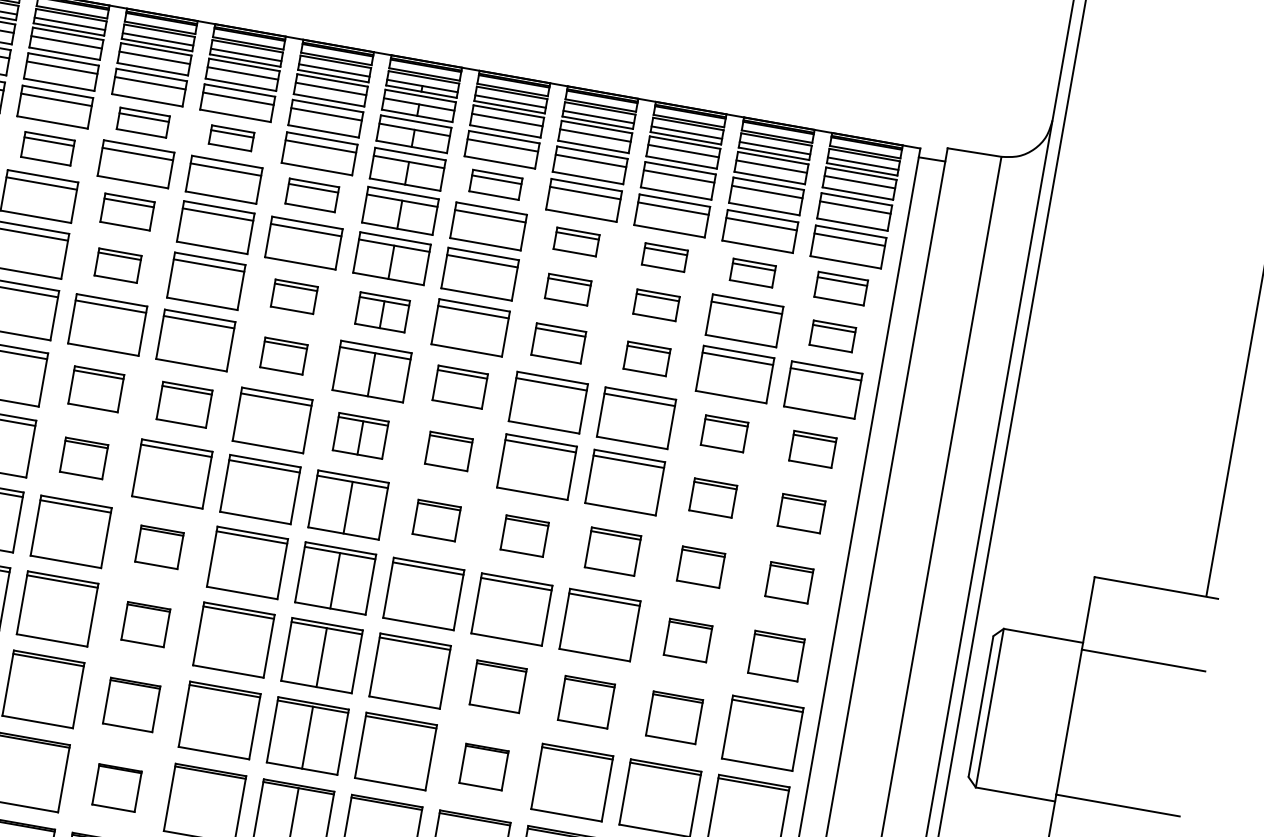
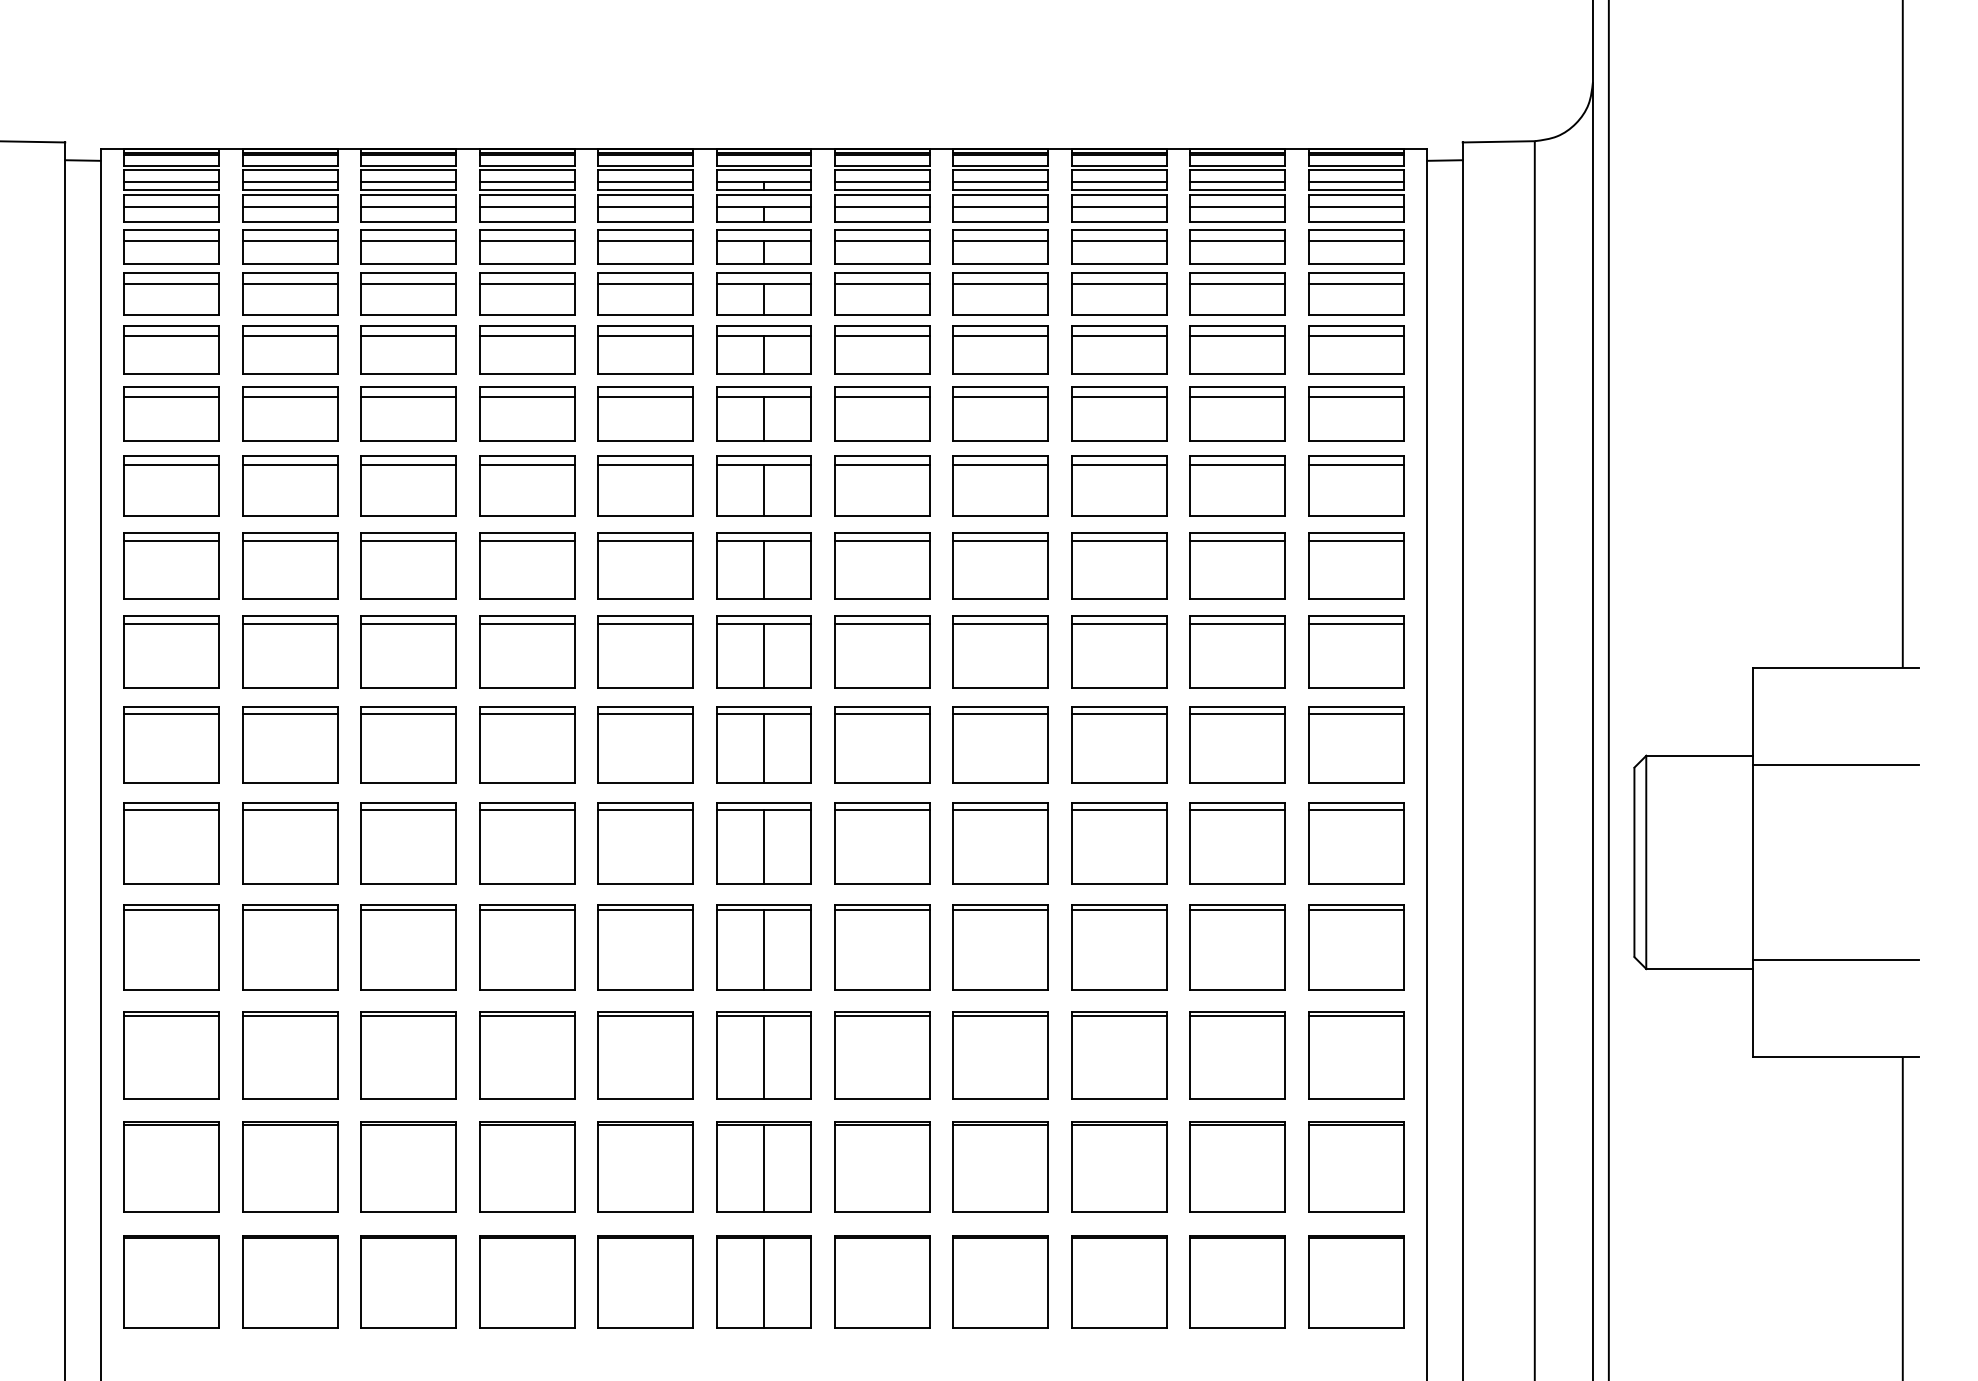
part: (143, 122) -> (408, 293), size x1.43
part: (231, 137) -> (527, 293), size x1.67
part: (48, 148) -> (290, 349), size x1.43
part: (496, 184) -> (882, 293), size x1.43
part: (312, 195) -> (645, 349), size x1.43
part: (127, 211) -> (408, 413), size x1.43
part: (576, 241) -> (1000, 349), size x1.67
part: (665, 257) -> (1119, 349), size x1.67
part: (118, 265) -> (408, 485), size x1.67
part: (752, 272) -> (1237, 349), size x1.67
part: (841, 288) -> (1356, 349), size x1.43
part: (568, 289) -> (1000, 413), size x1.67
part: (294, 296) -> (645, 485), size x1.67
part: (656, 304) -> (1119, 413), size x1.67
part: (382, 311) -> (763, 485), size x1.43
part: (833, 336) -> (1356, 413), size x1.67
part: (558, 342) -> (1000, 485), size x1.43
part: (283, 355) -> (645, 565), size x1.67
part: (647, 358) -> (1119, 485), size x1.67
part: (460, 386) -> (882, 565), size x1.43
part: (96, 388) -> (408, 651), size x1.43
part: (184, 404) -> (527, 651), size x1.43
part: (724, 433) -> (1237, 565), size x1.67
part: (360, 435) -> (763, 651), size x1.43
part: (813, 449) -> (1356, 565), size x1.67
part: (449, 451) -> (882, 651), size x1.67
part: (84, 458) -> (408, 744), size x1.67
part: (713, 497) -> (1237, 651), size x1.67
part: (801, 513) -> (1356, 651), size x1.67
part: (436, 520) -> (882, 744), size x1.67
part: (524, 535) -> (1000, 744), size x1.67
part: (159, 547) -> (527, 843), size x1.67
part: (613, 551) -> (1119, 744), size x1.43
part: (701, 566) -> (1237, 744), size x1.67
part: (789, 582) -> (1356, 744), size x1.67
part: (146, 624) -> (527, 947), size x1.67
part: (688, 640) -> (1237, 843), size x1.67
part: (776, 656) -> (1356, 843), size x1.43
part: (498, 686) -> (1000, 947), size x1.43
part: (586, 702) -> (1119, 947), size x1.43
part: (131, 705) -> (527, 1055), size x1.43
part: (674, 717) -> (1237, 947), size x1.43
part: (483, 767) -> (1000, 1055), size x1.67
part: (117, 787) -> (527, 1166), size x1.67

